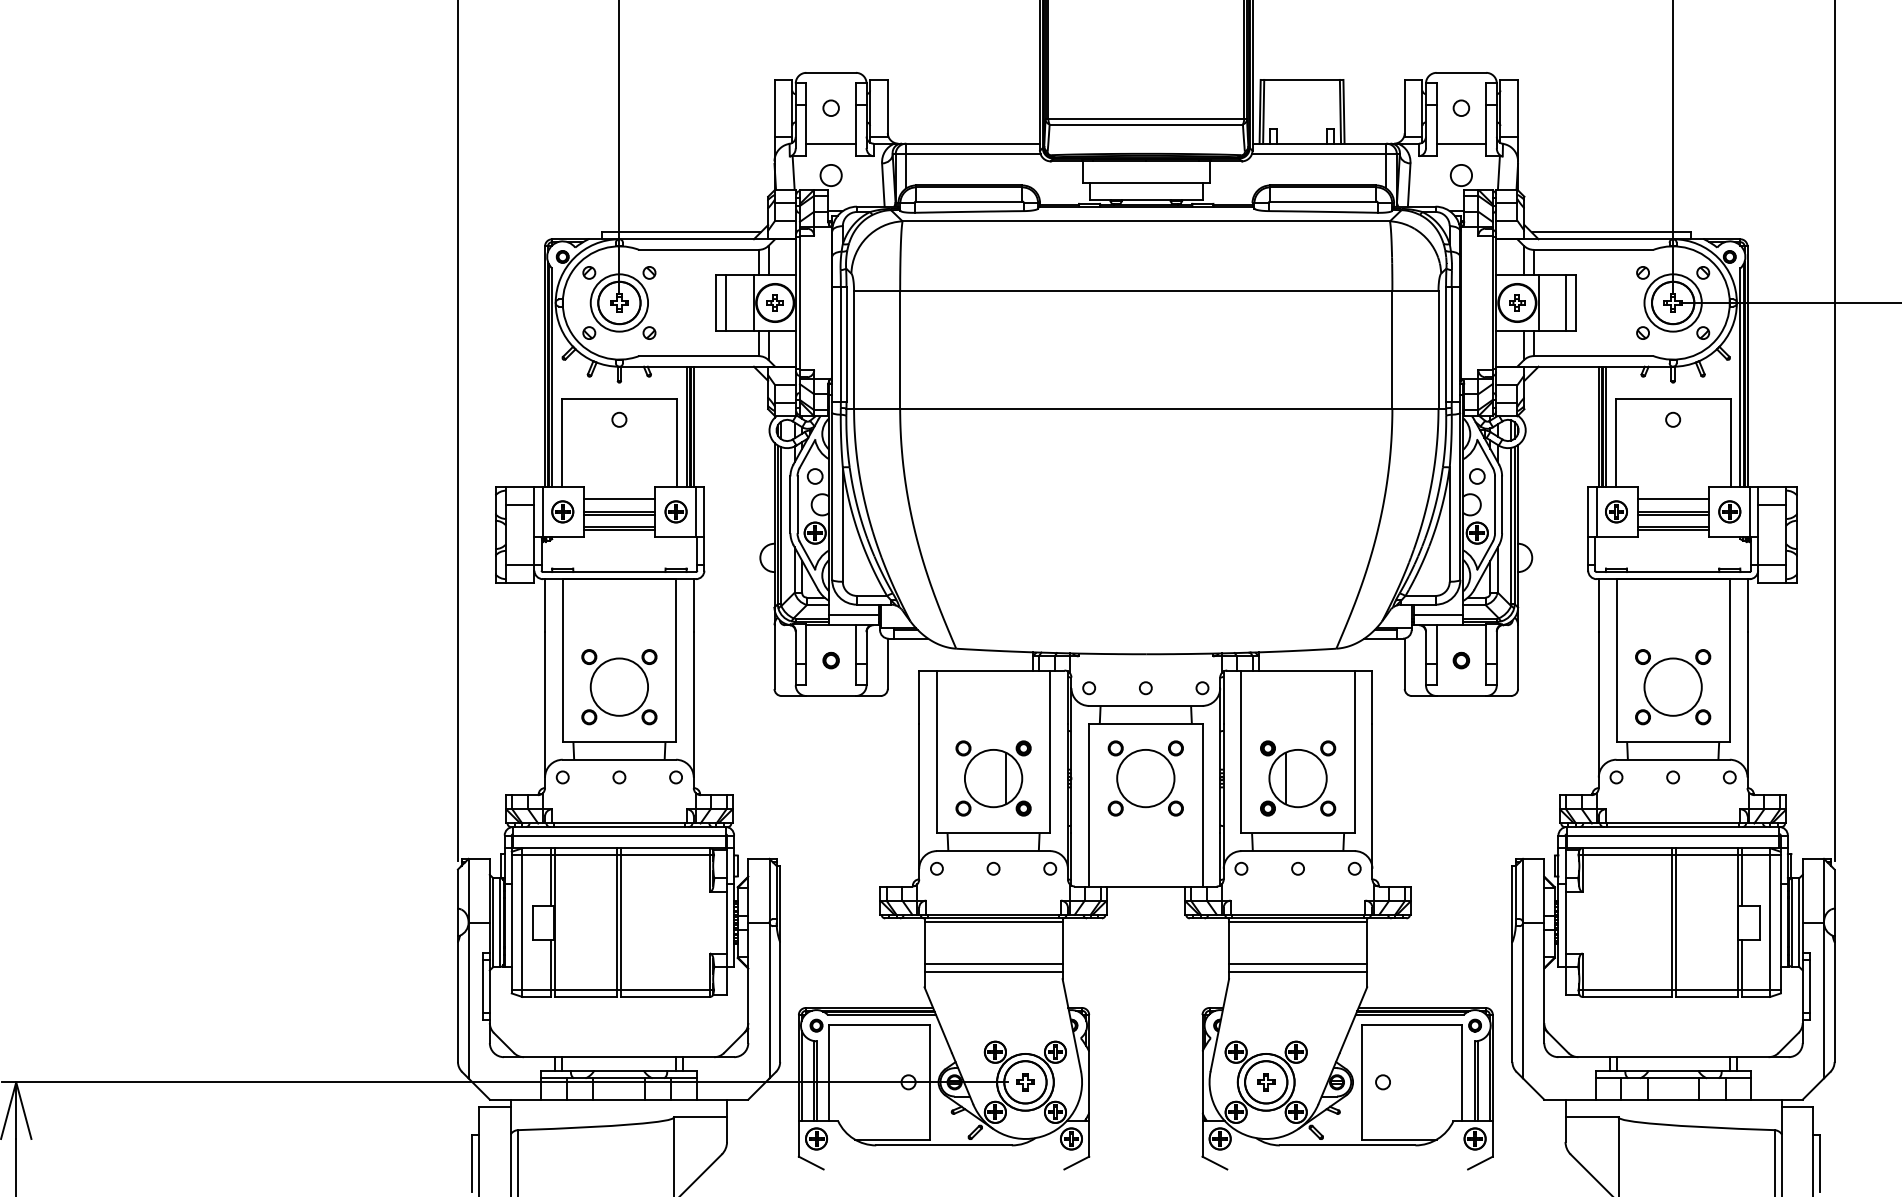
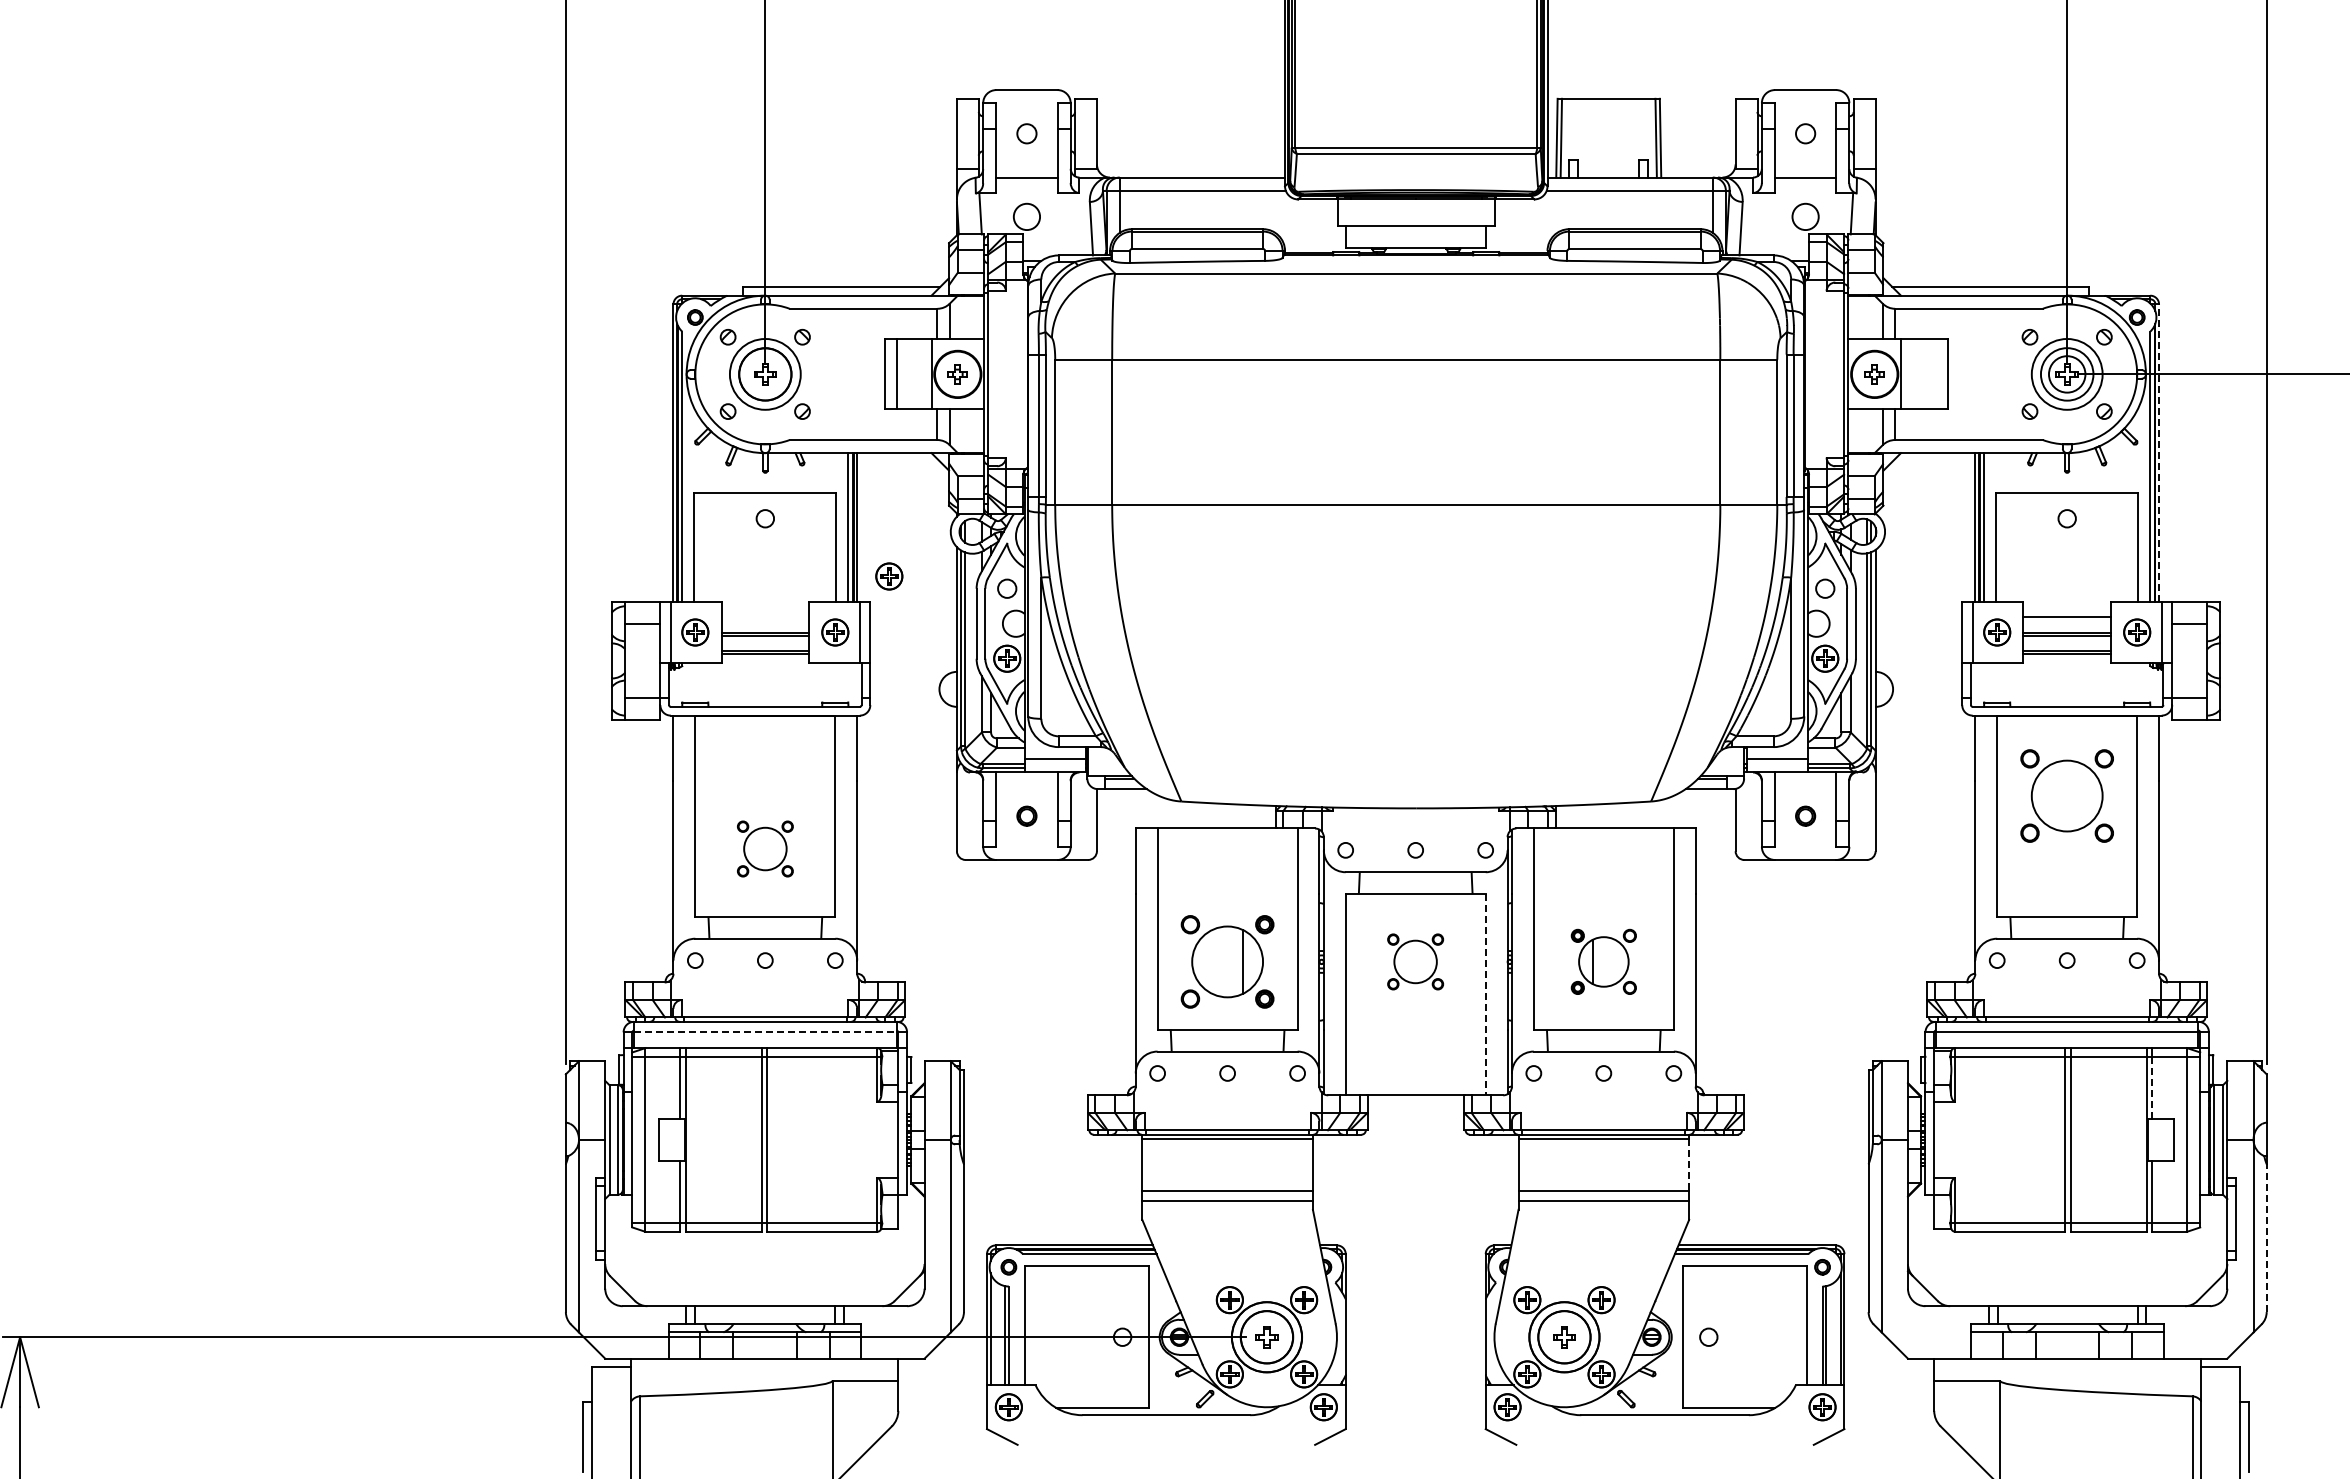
line: (1566, 303) -> (1935, 374), removed
circle: (1673, 303) -> (2067, 374), size x0.7
line: (1747, 367) -> (2159, 453), solid -> dashed
part: (719, 466) -> (889, 576), added
line: (619, 498) -> (765, 616), removed
part: (619, 686) -> (765, 848), size x0.6
part: (1672, 686) -> (2066, 795), moved
part: (1145, 778) -> (1415, 961), size x0.6
part: (1297, 778) -> (1603, 961), size x0.7
line: (1202, 804) -> (1485, 994), solid -> dashed
line: (619, 835) -> (765, 1032), solid -> dashed
line: (1742, 880) -> (2152, 1088), solid -> dashed
line: (1367, 942) -> (1689, 1164), solid -> dashed
line: (1834, 1002) -> (2266, 1238), solid -> dashed

